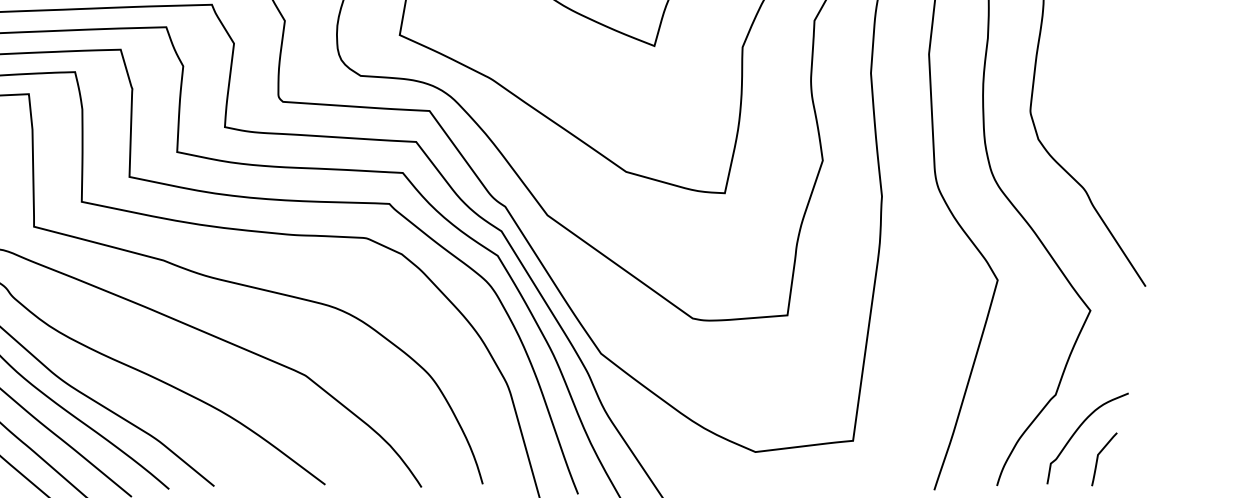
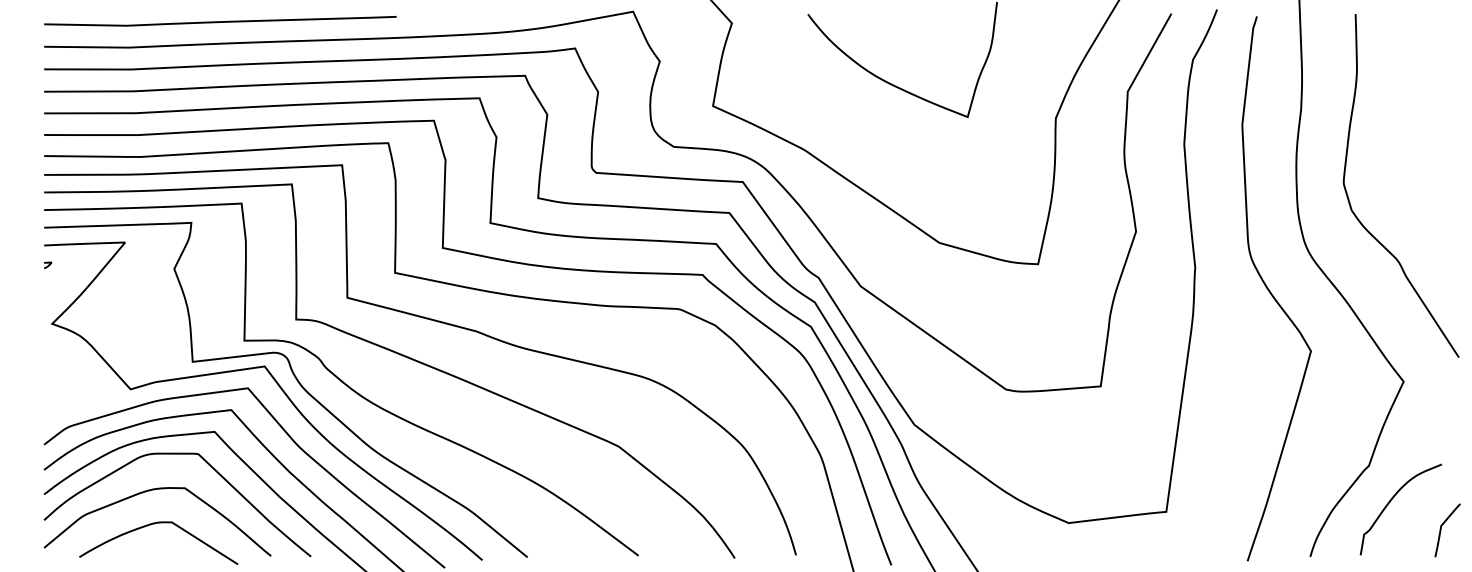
curve: (1098, 459) -> (1441, 530), moved

